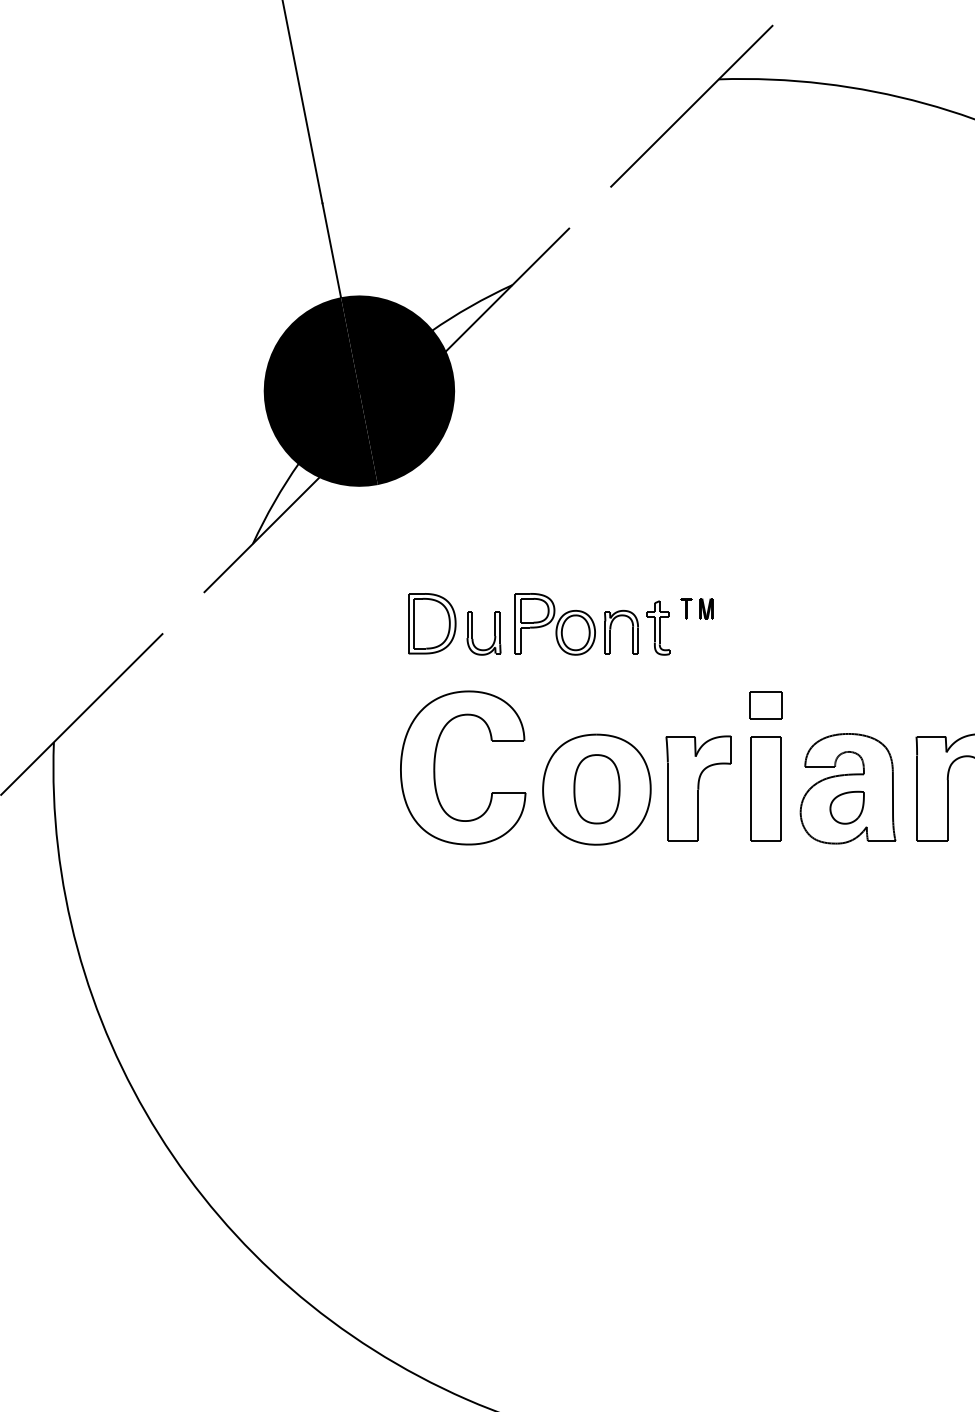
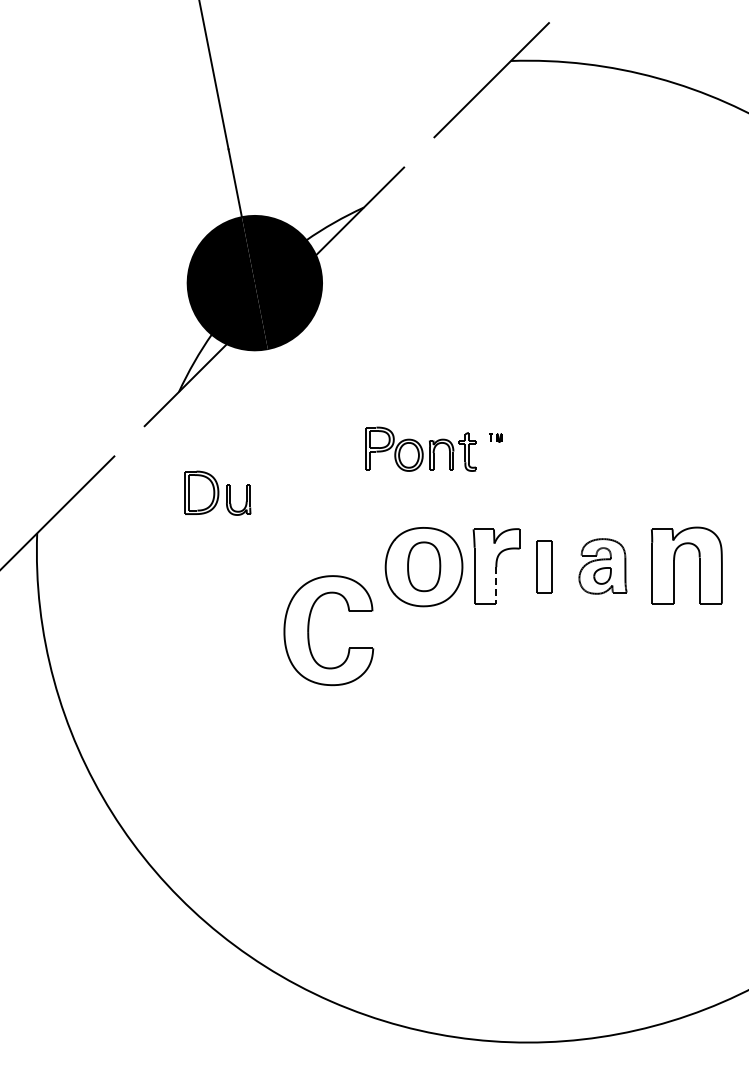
part: (697, 607) -> (495, 437), size x0.6
part: (454, 623) -> (217, 492), moved
part: (765, 706) -> (544, 507), removed
part: (436, 767) -> (309, 630), moved
part: (765, 788) -> (544, 566), size x0.7
part: (847, 788) -> (602, 566), size x0.7
line: (698, 815) -> (496, 585), solid -> dashed

